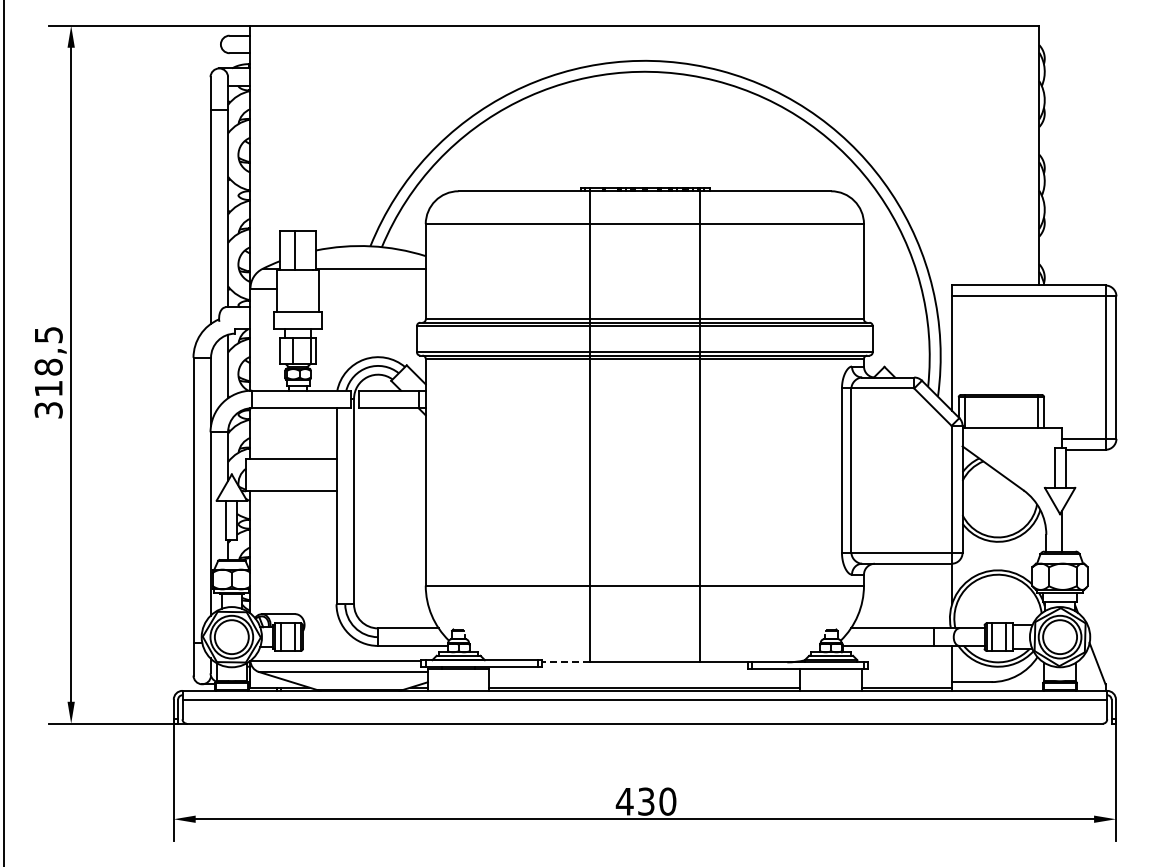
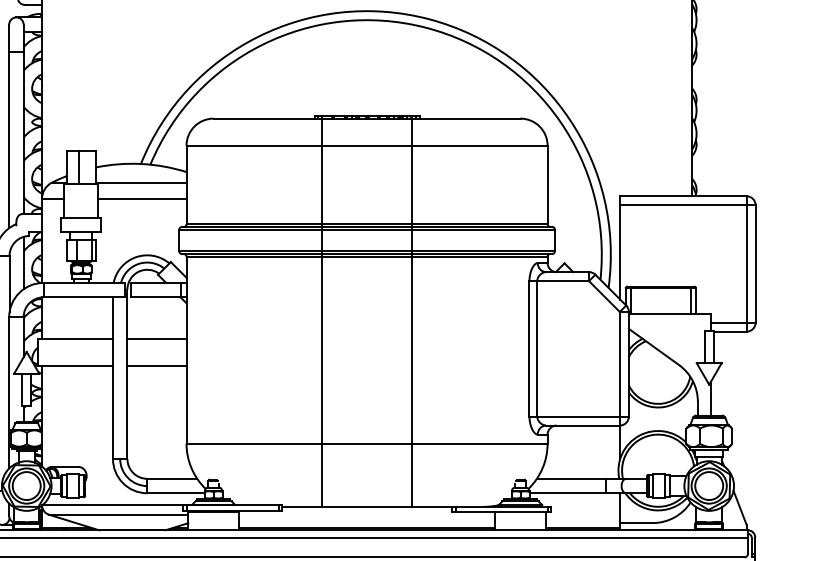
line: (371, 288) -> (141, 198), added
line: (389, 458) -> (156, 338), added
line: (389, 491) -> (156, 366), added
line: (565, 662) -> (301, 506), dashed -> solid

